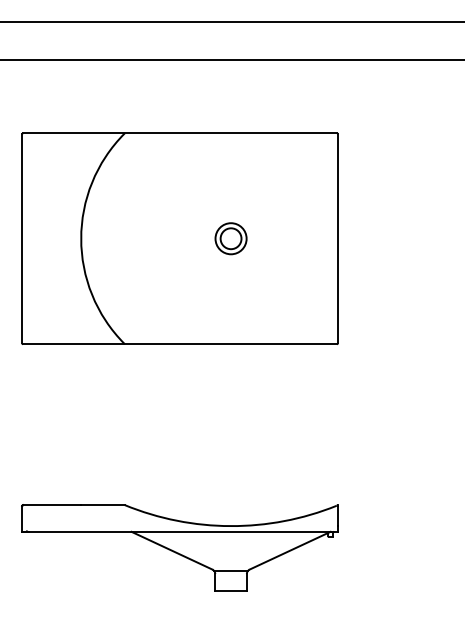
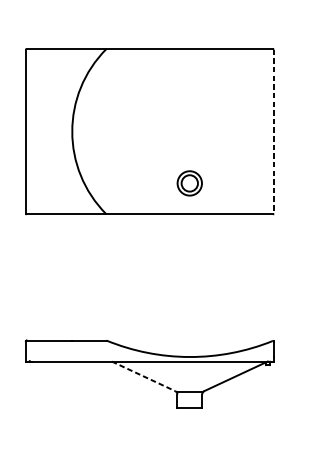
part: (230, 238) -> (189, 183), moved
line: (337, 239) -> (273, 132), solid -> dashed
line: (172, 550) -> (143, 376), solid -> dashed

